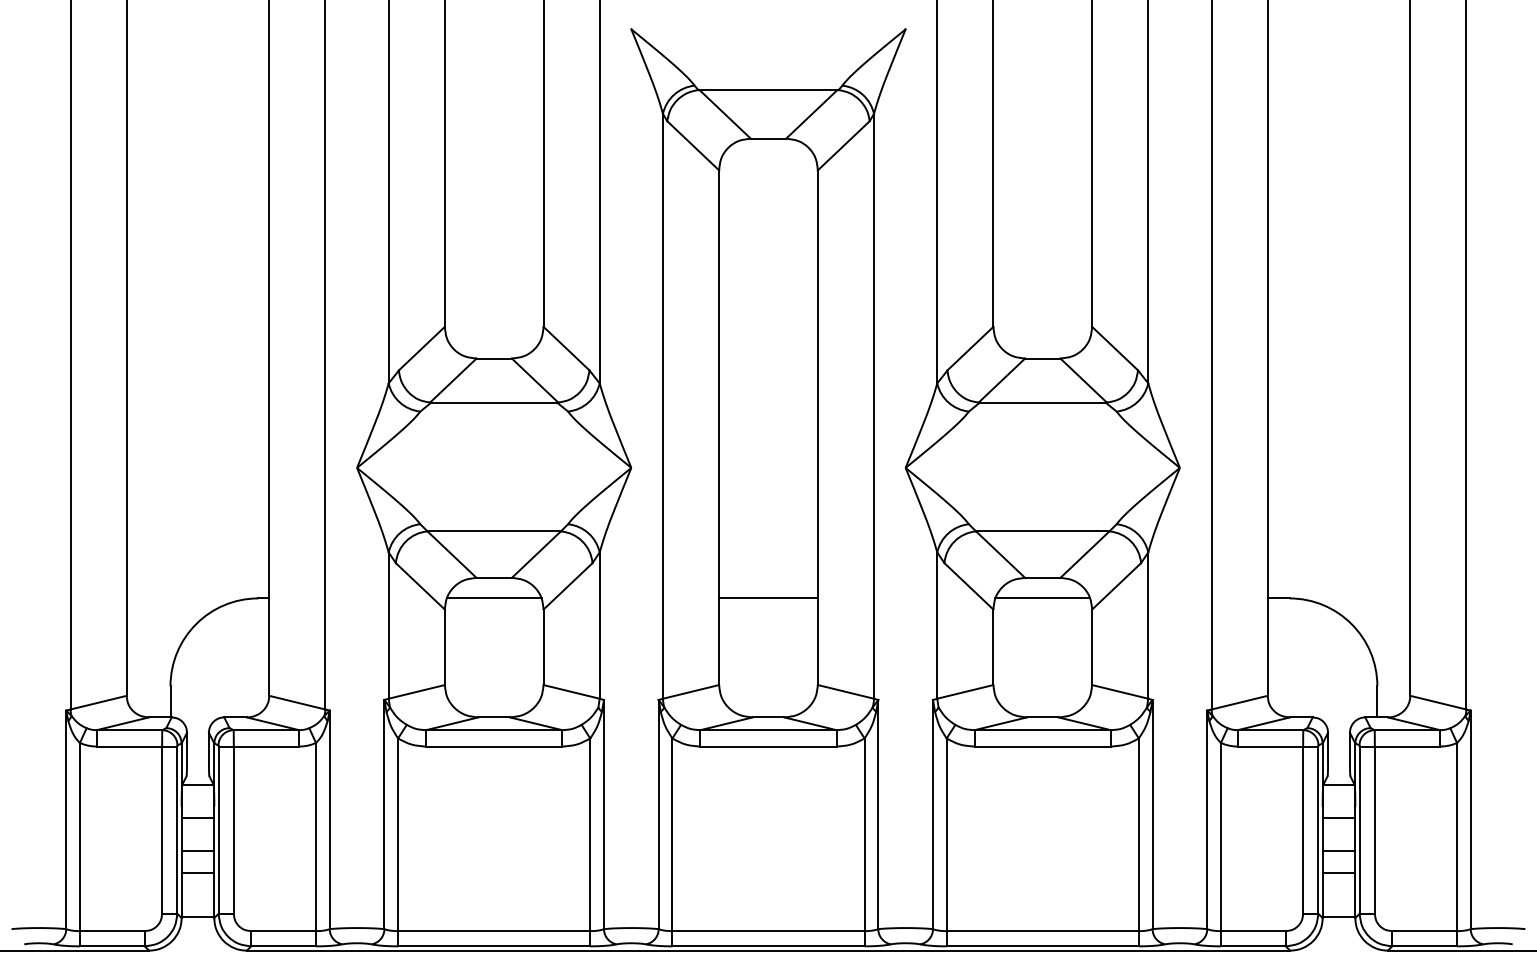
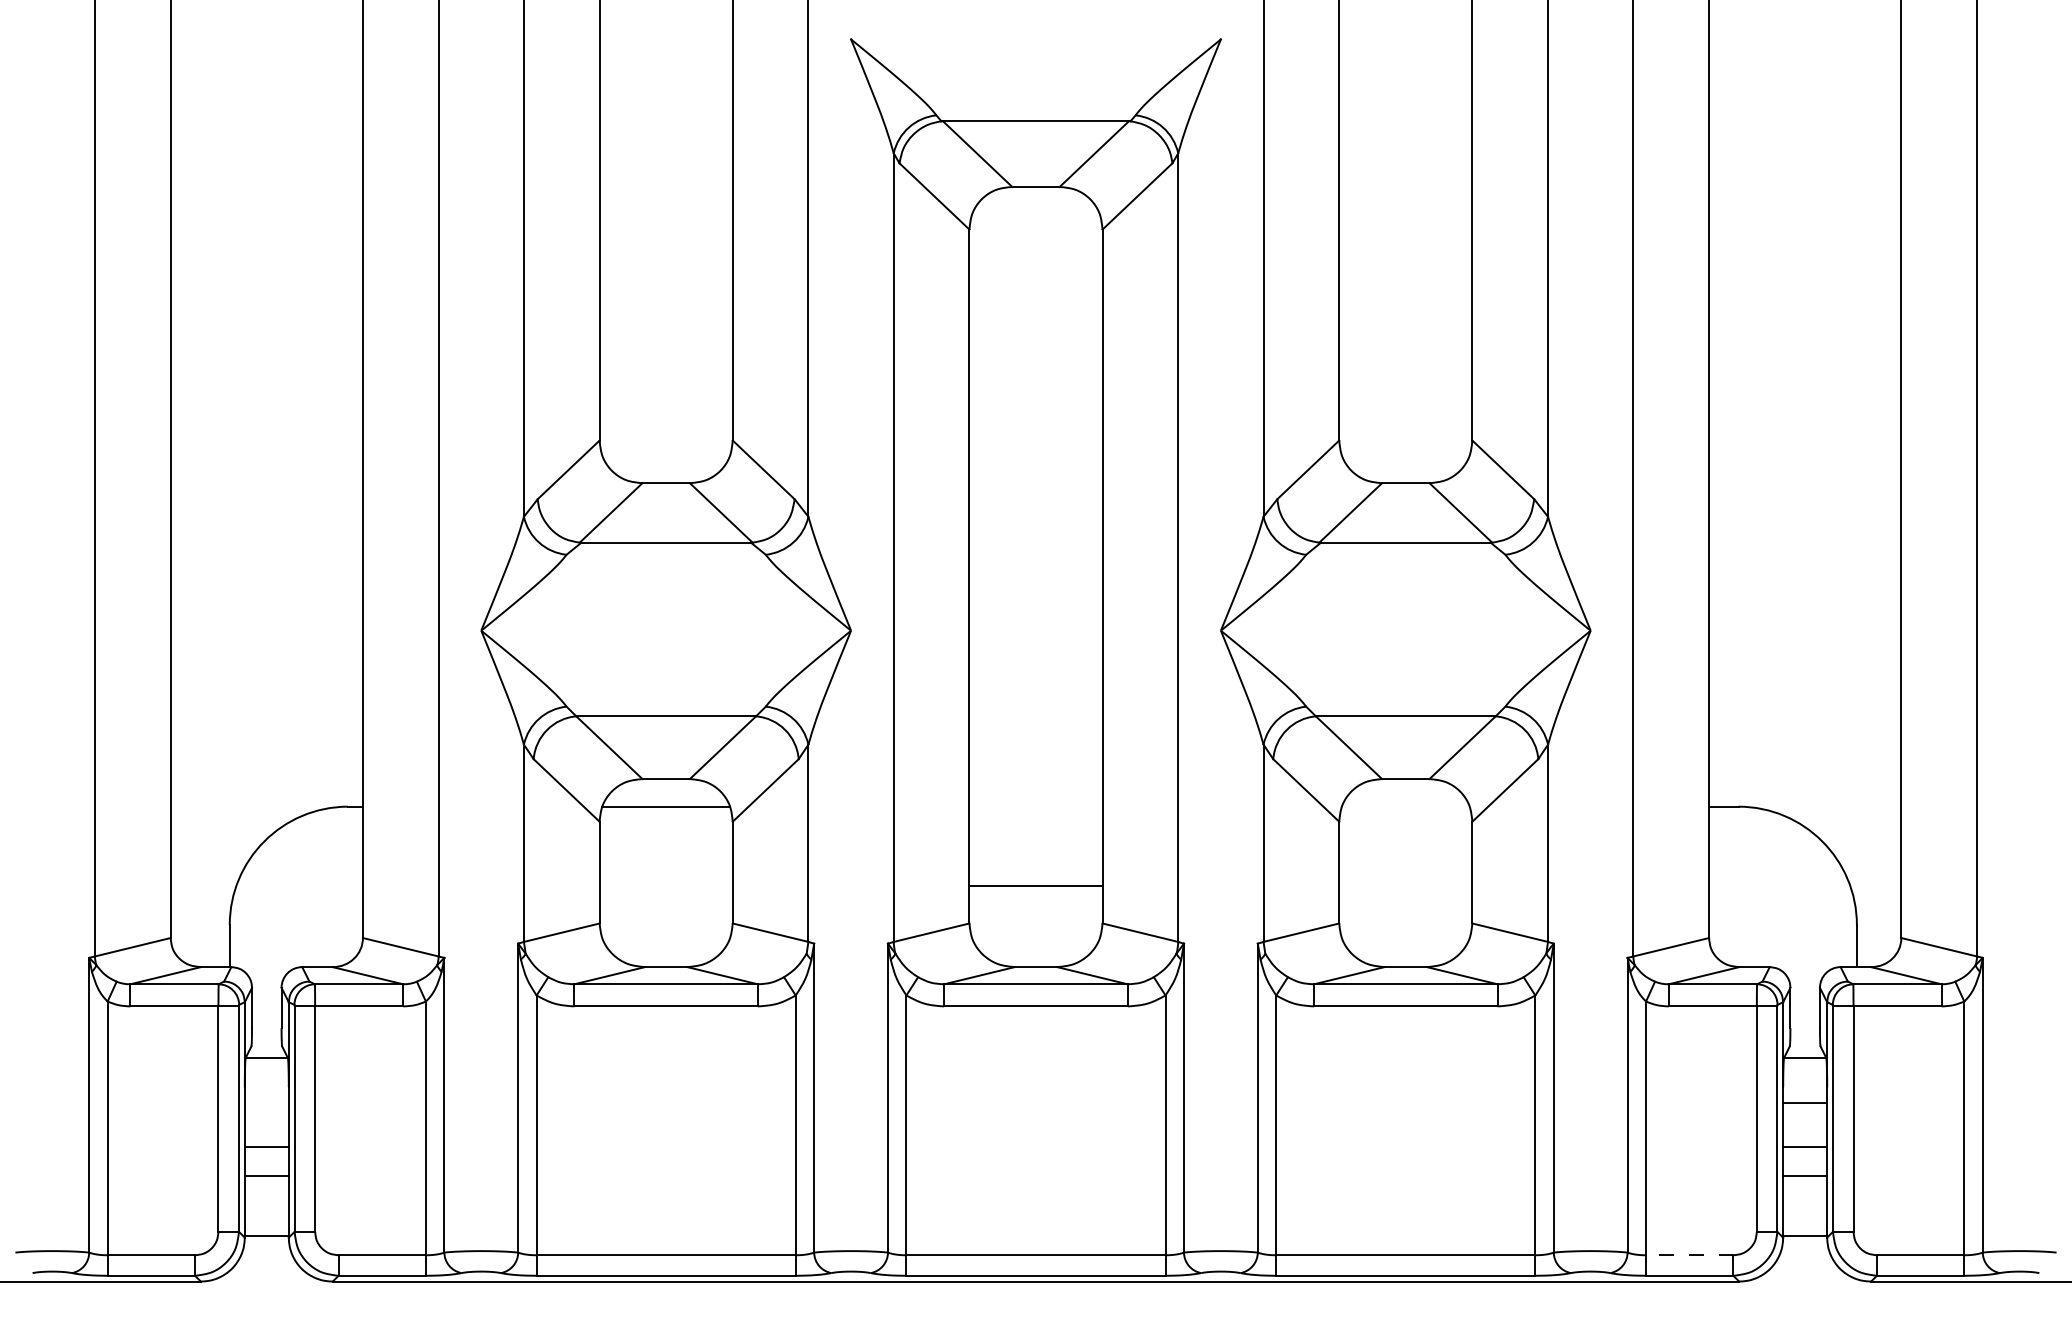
line: (768, 598) -> (1035, 885), moved
line: (1042, 598) -> (1405, 806), removed
line: (197, 817) -> (266, 1102), removed
line: (1253, 931) -> (1689, 1255), solid -> dashed

